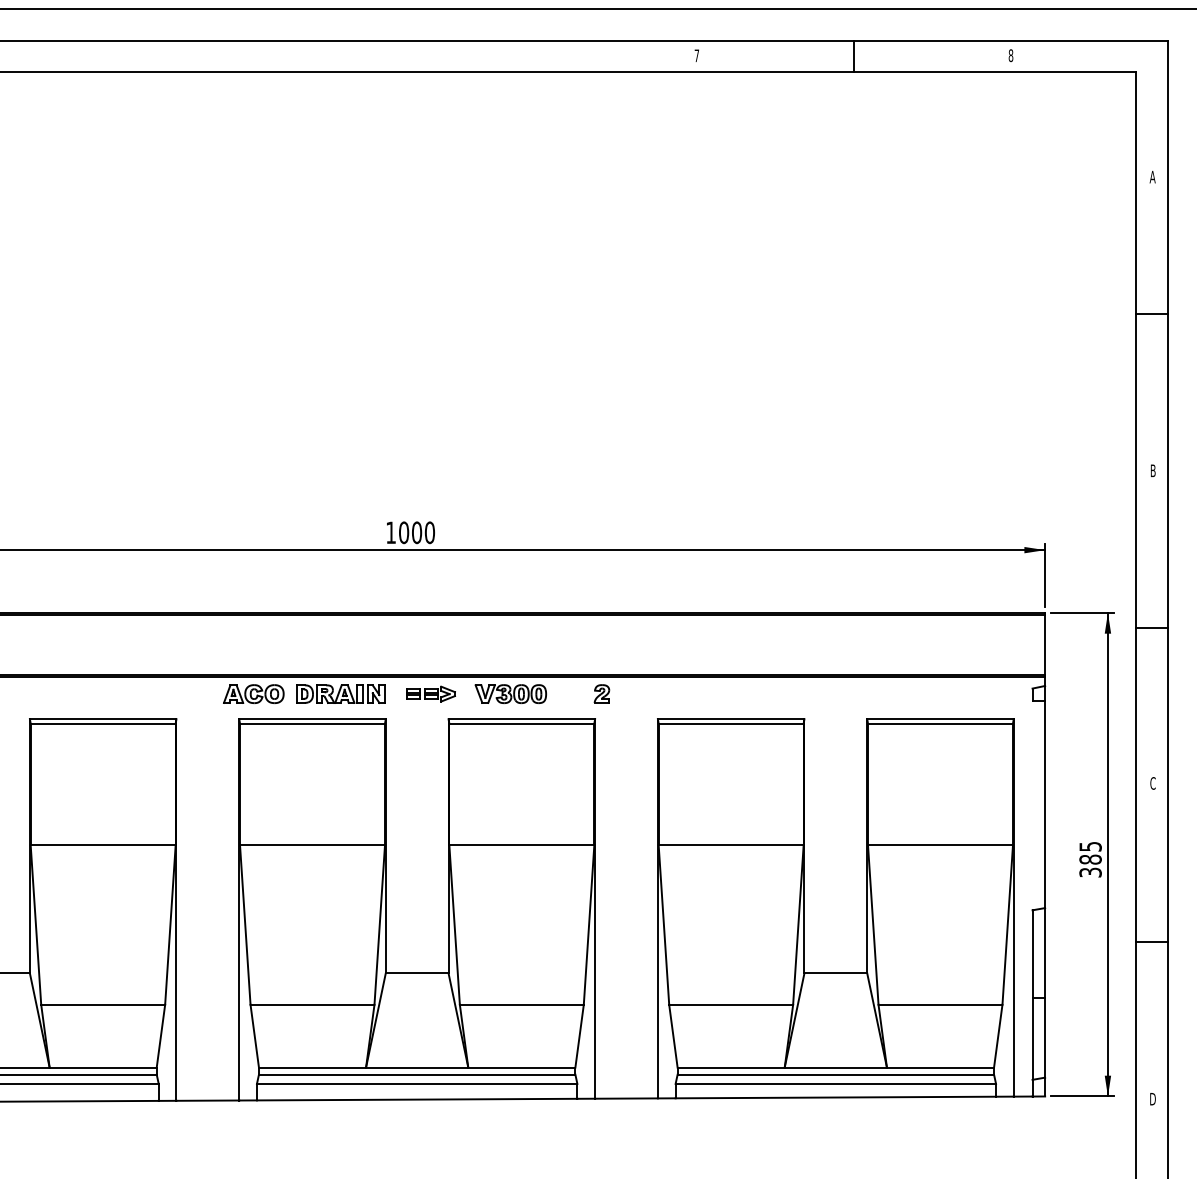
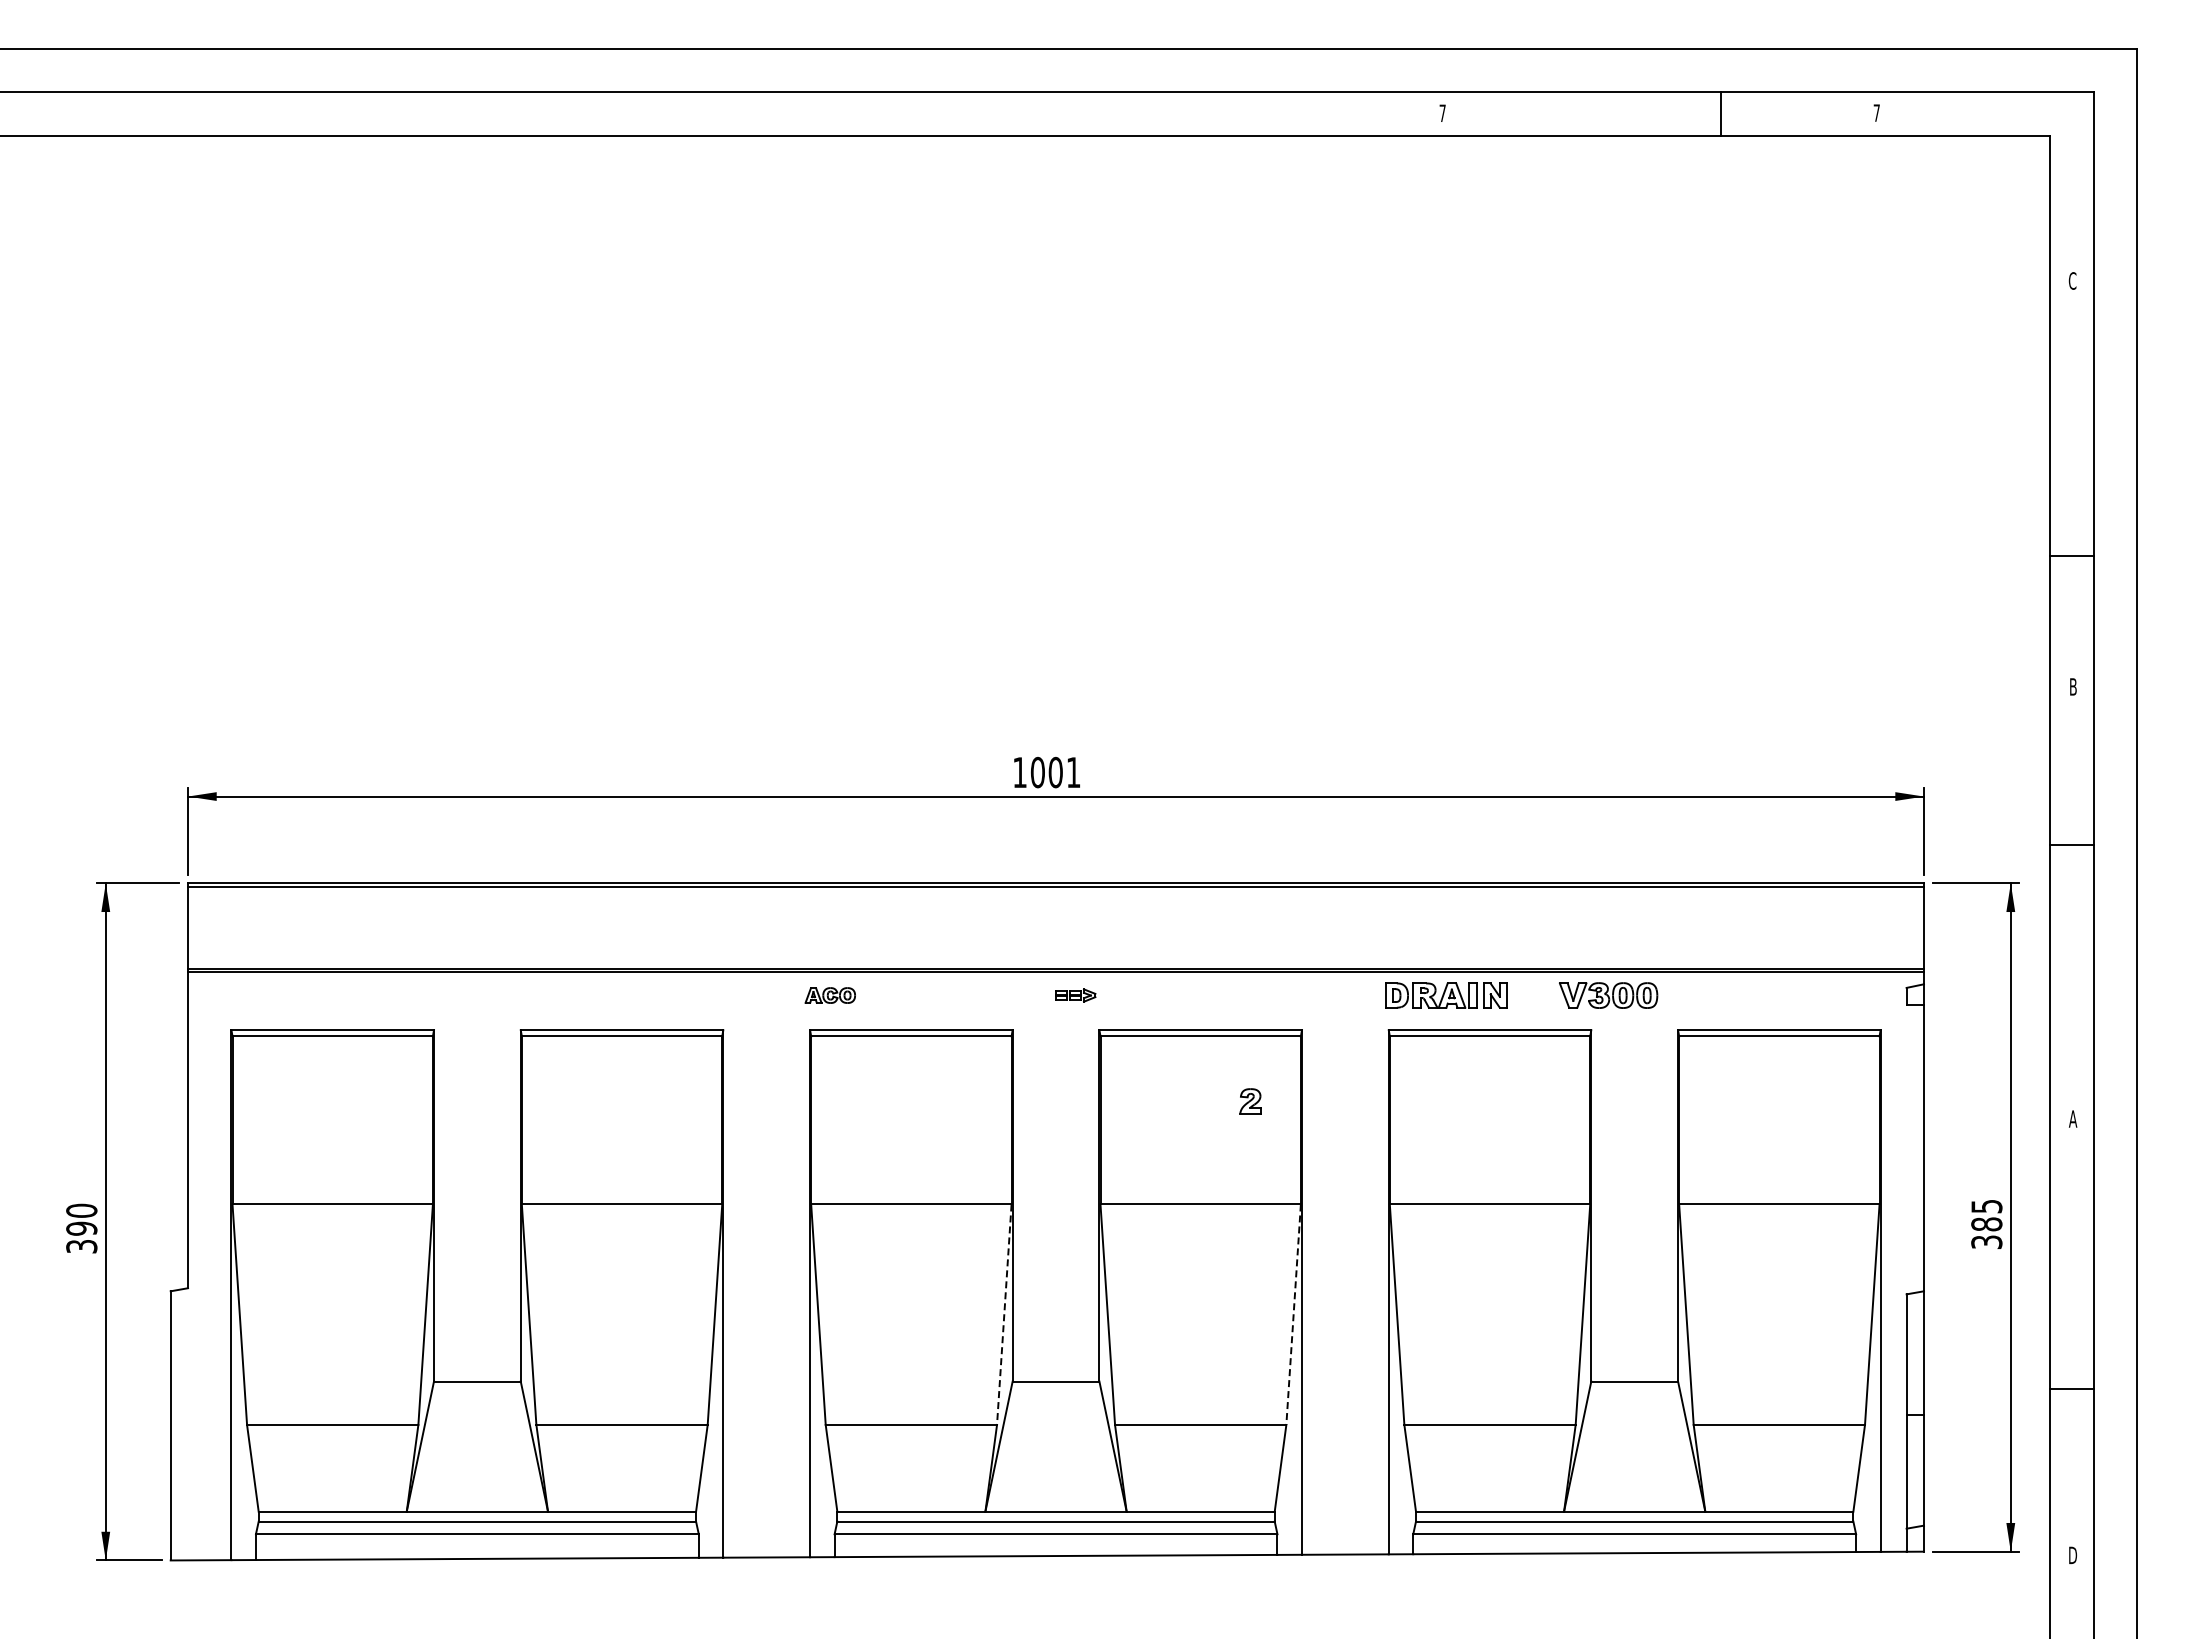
line: (853, 55) -> (1720, 113), moved
text: (1010, 55) -> (1876, 113), 8 -> 7
text: (1152, 176) -> (2072, 280), A -> C
line: (1151, 314) -> (2071, 556), moved
text: (429, 532) -> (1073, 772), 1000 -> 1001
line: (1151, 628) -> (2071, 845), moved
part: (254, 694) -> (830, 995), size x0.6
part: (340, 694) -> (1446, 995), moved
part: (431, 694) -> (1075, 995), size x0.6
part: (510, 694) -> (1608, 995), moved
part: (602, 694) -> (1250, 1101), moved
text: (1152, 783) -> (2072, 1118), C -> A
line: (379, 925) -> (1004, 1315), solid -> dashed
line: (588, 925) -> (1293, 1315), solid -> dashed
line: (1151, 942) -> (2071, 1389), moved

